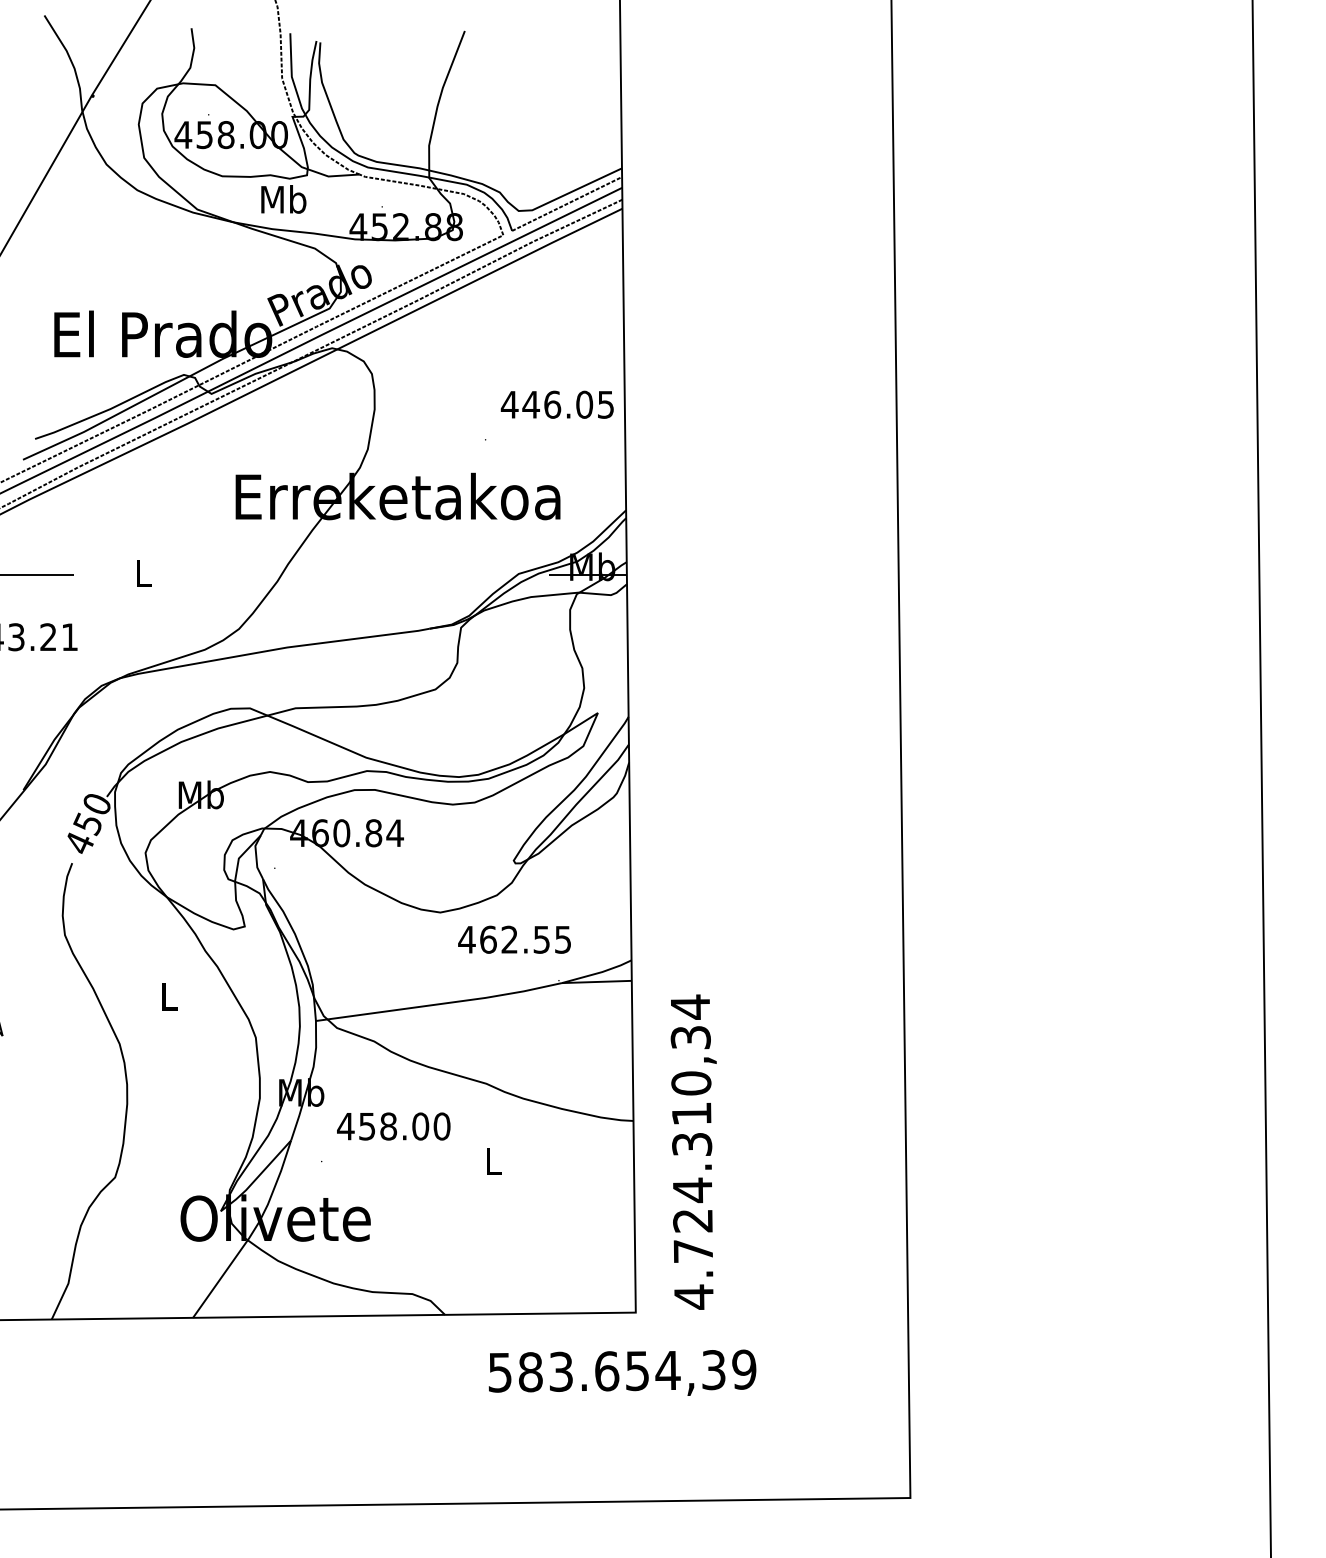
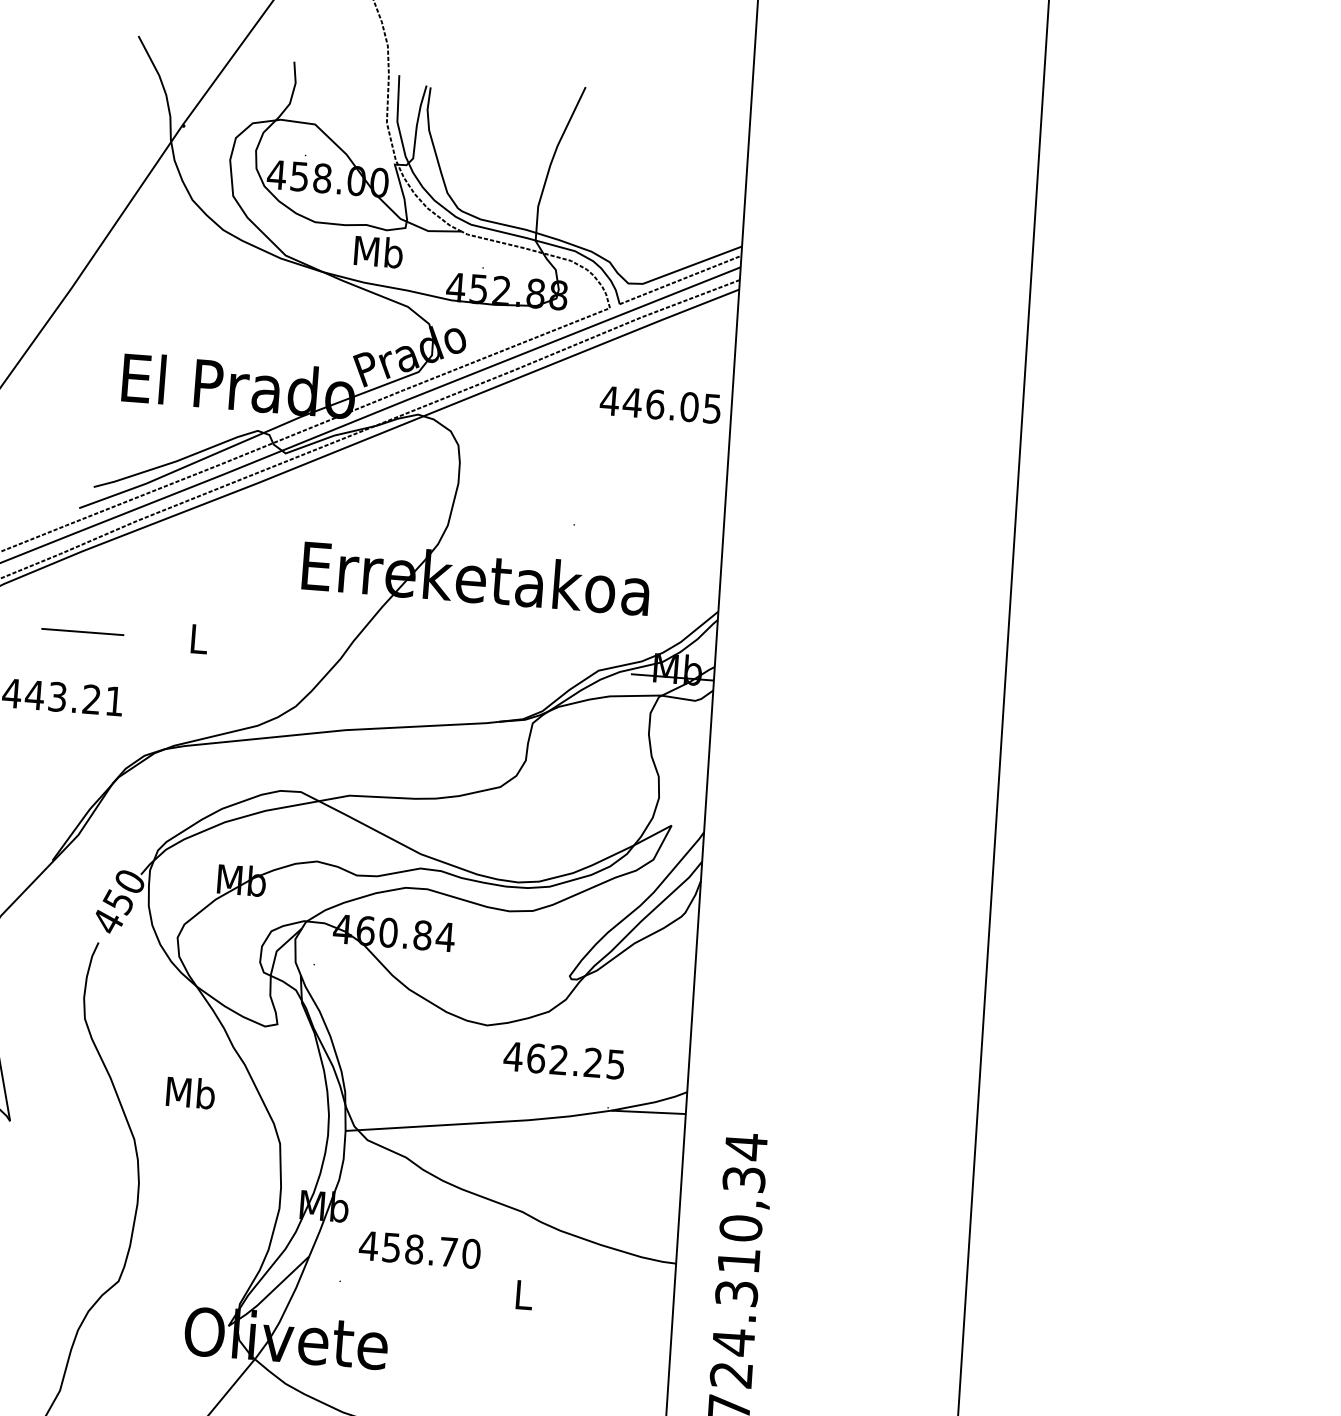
text: (556, 404) -> (659, 404), moved
text: (541, 939) -> (592, 1062), 462.55 -> 462.25
text: (168, 996) -> (190, 1092), L -> Mb
text: (420, 1126) -> (448, 1252), 458.00 -> 458.70

